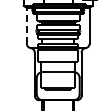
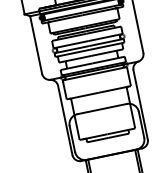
line: (26, 25) -> (35, 44), dashed -> solid

